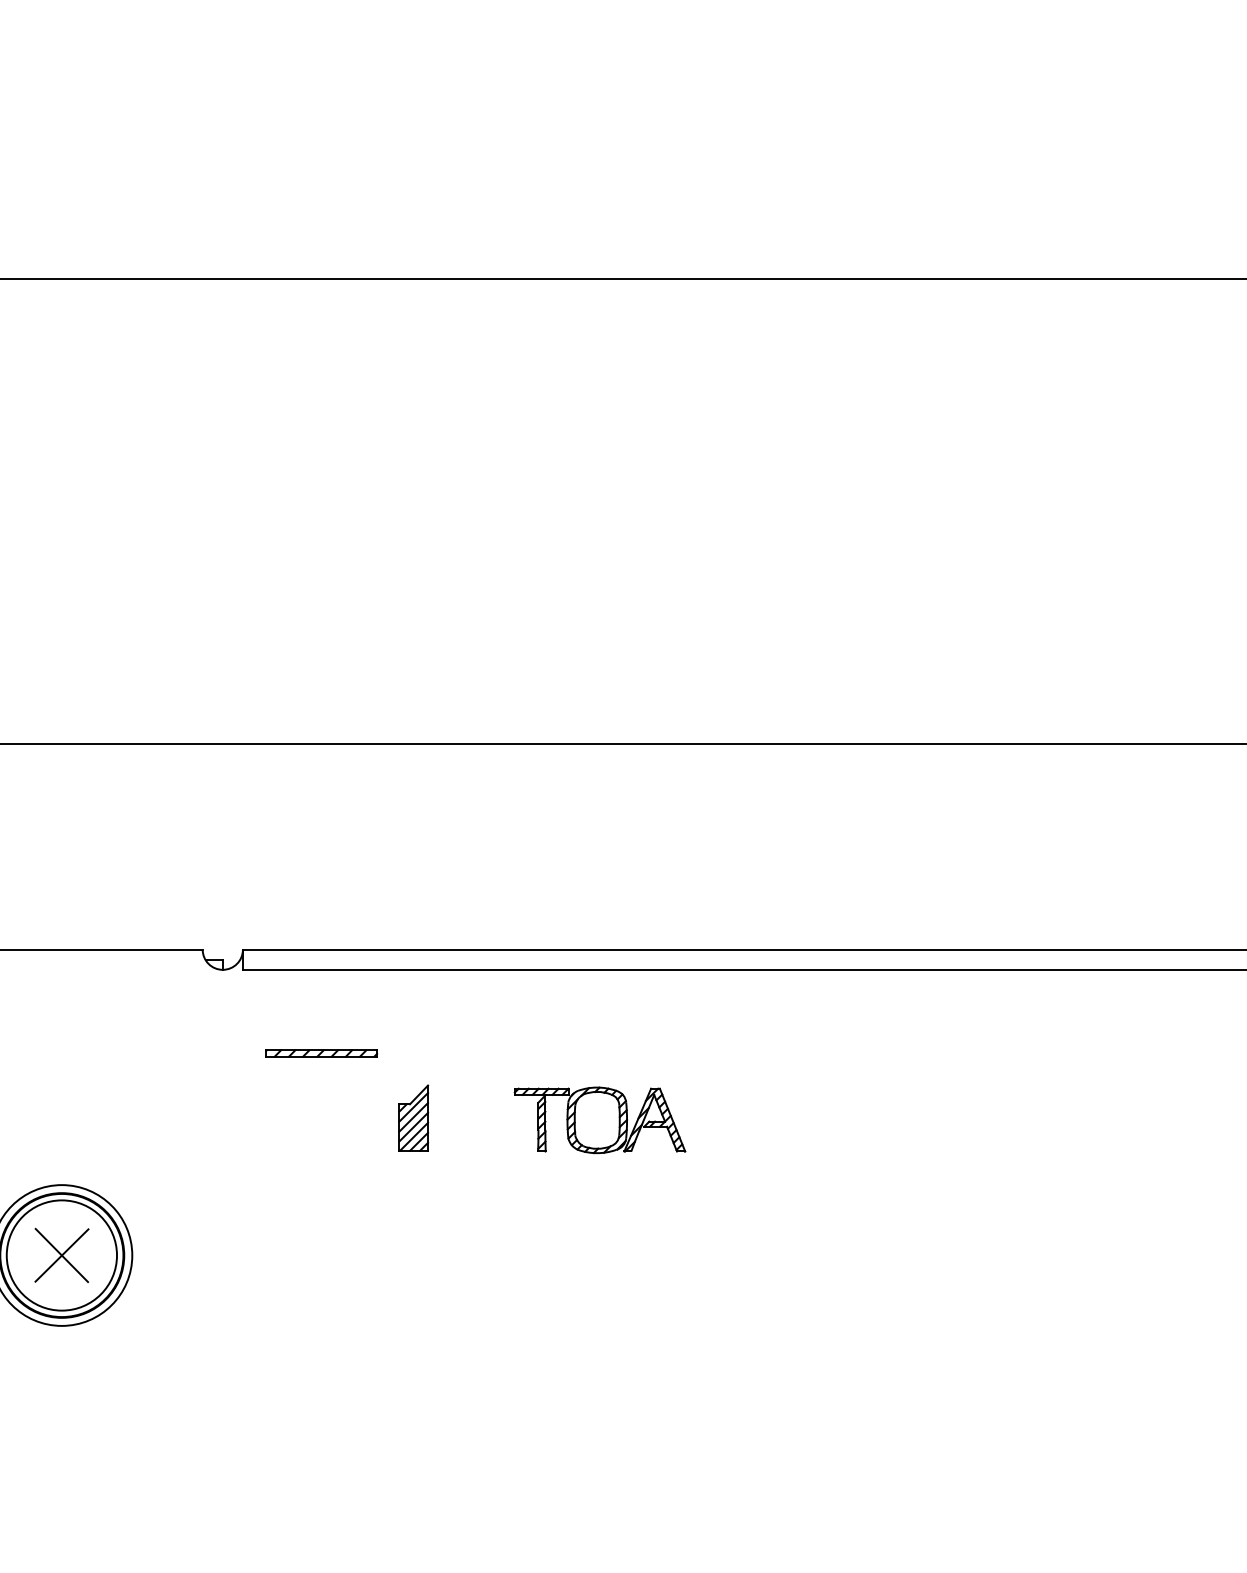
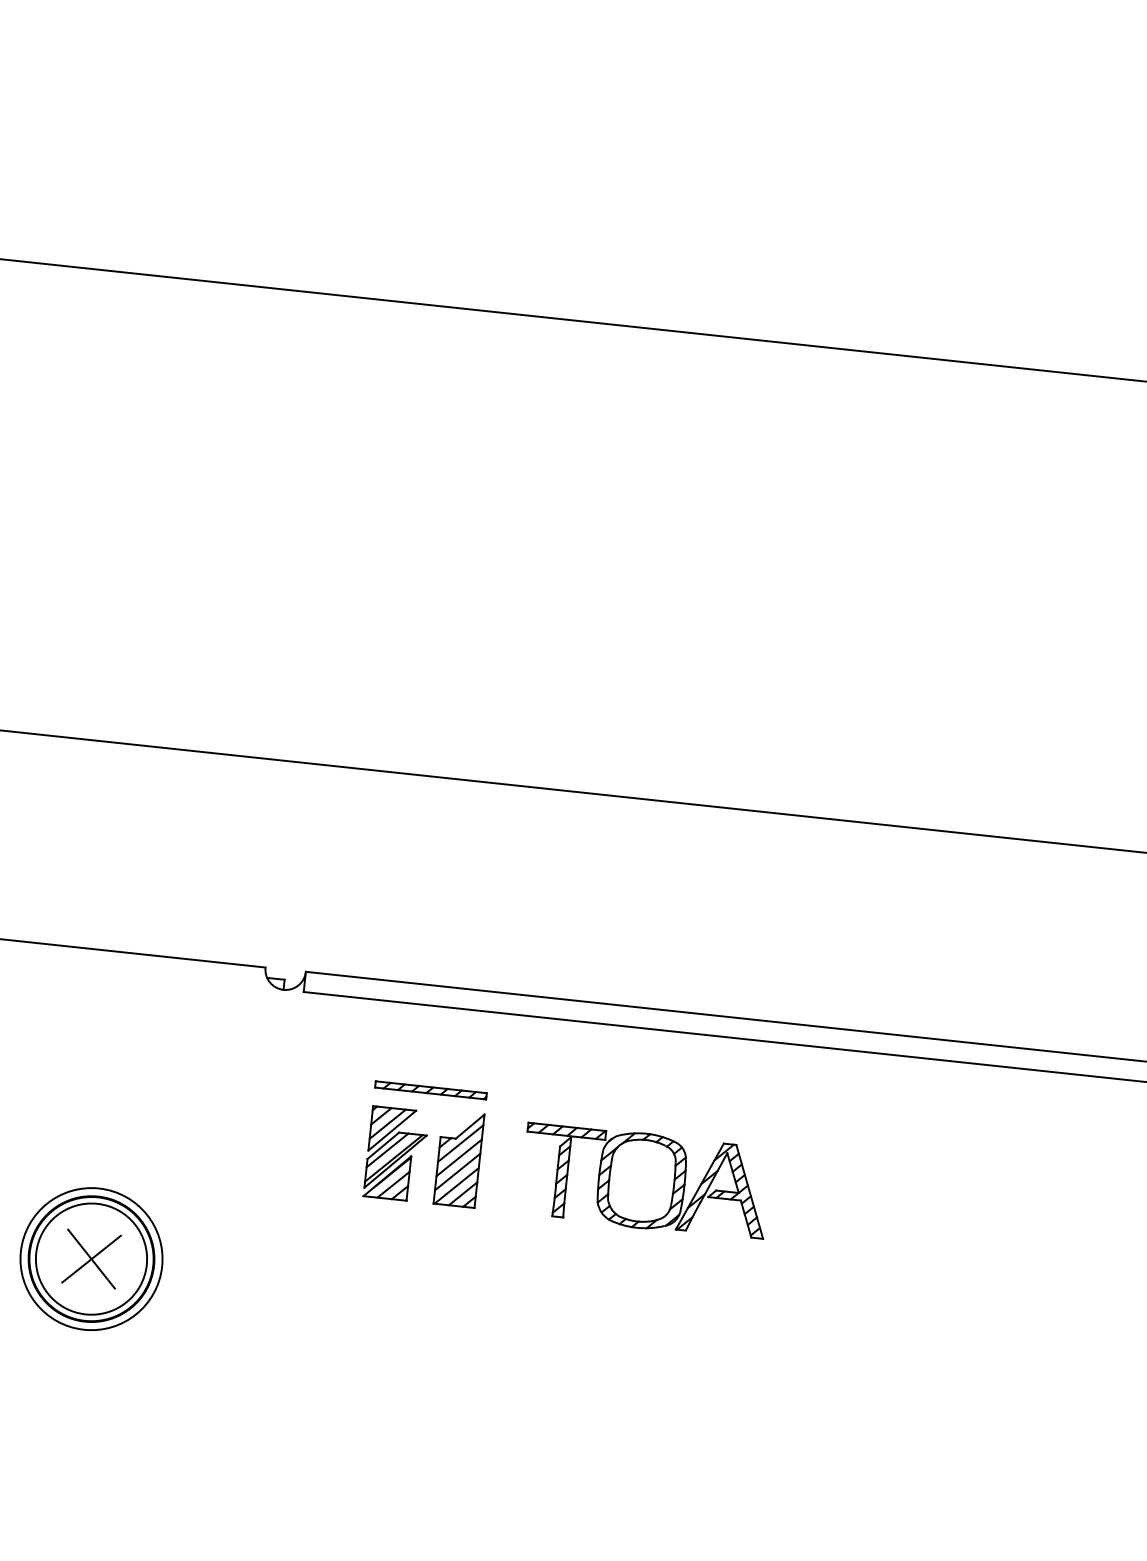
part: (321, 1053) -> (430, 1090), moved
part: (413, 1117) -> (458, 1158), size x1.43
part: (351, 1119) -> (396, 1153), added
part: (599, 1120) -> (645, 1181), size x1.43

